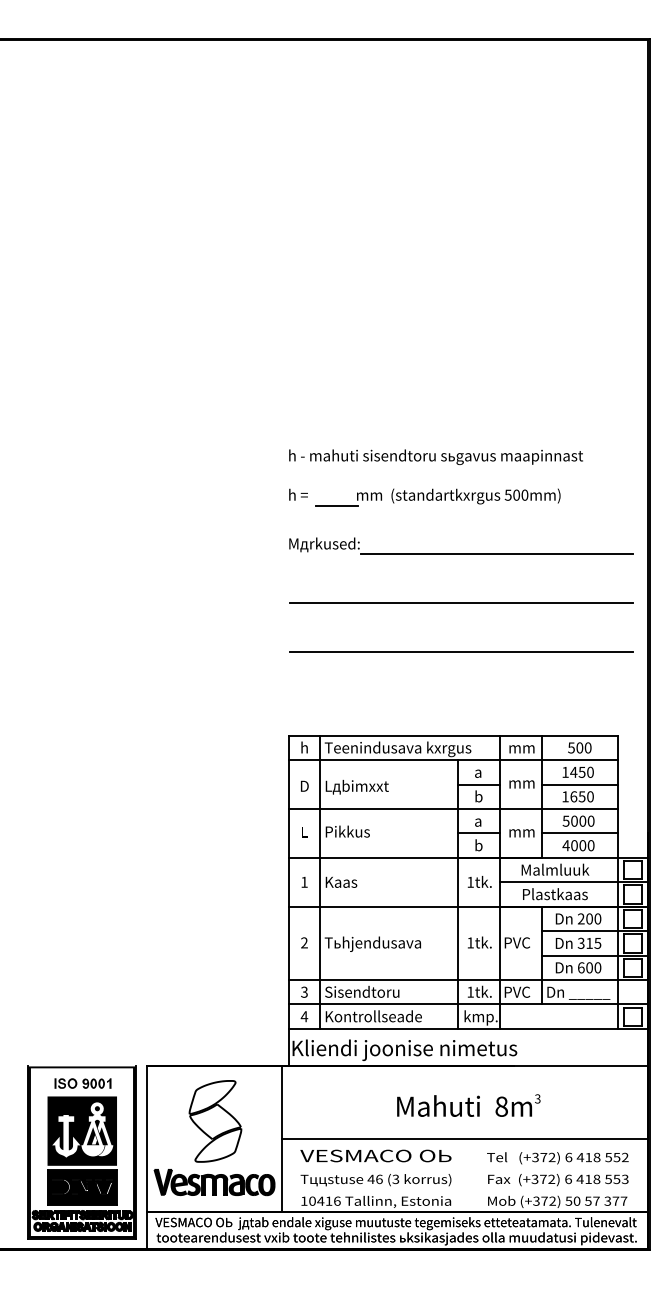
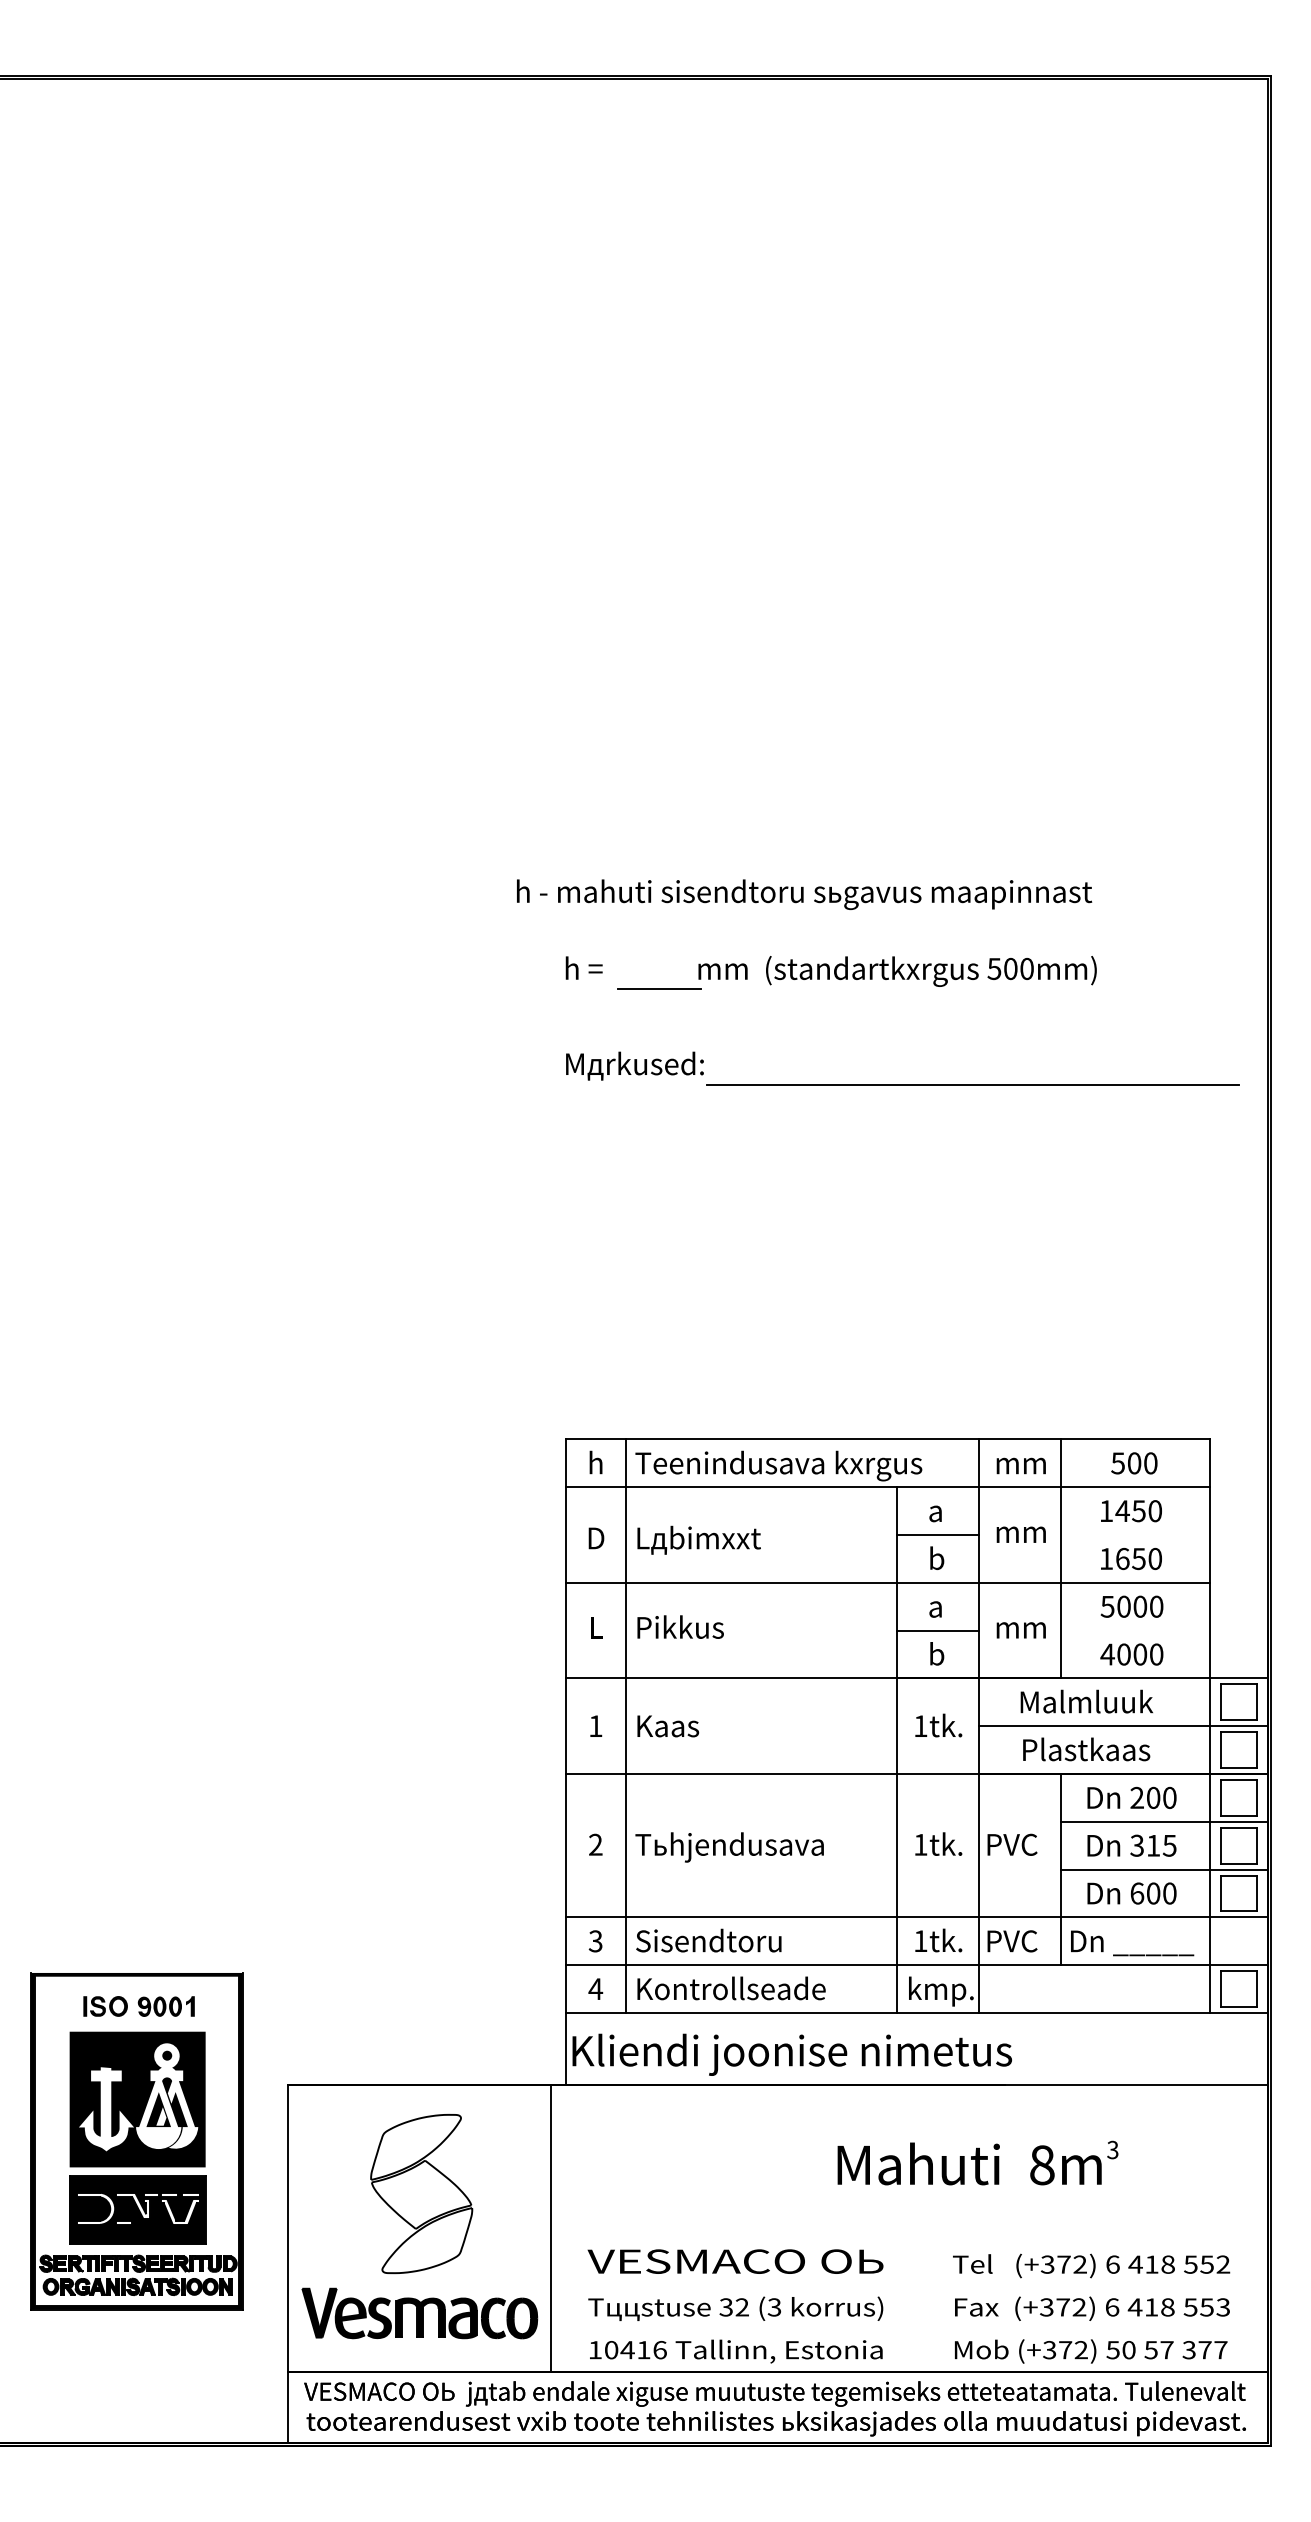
text: (435, 456) -> (803, 893), moved
line: (461, 603) -> (902, 1180), removed
line: (461, 651) -> (902, 1274), removed
line: (580, 784) -> (1135, 1534), removed
line: (580, 833) -> (1135, 1630), removed
text: (468, 1105) -> (977, 2162), moved
line: (464, 1138) -> (908, 2227), removed
part: (81, 1152) -> (136, 2141), moved
text: (374, 1179) -> (732, 2307), 46 -> 32

